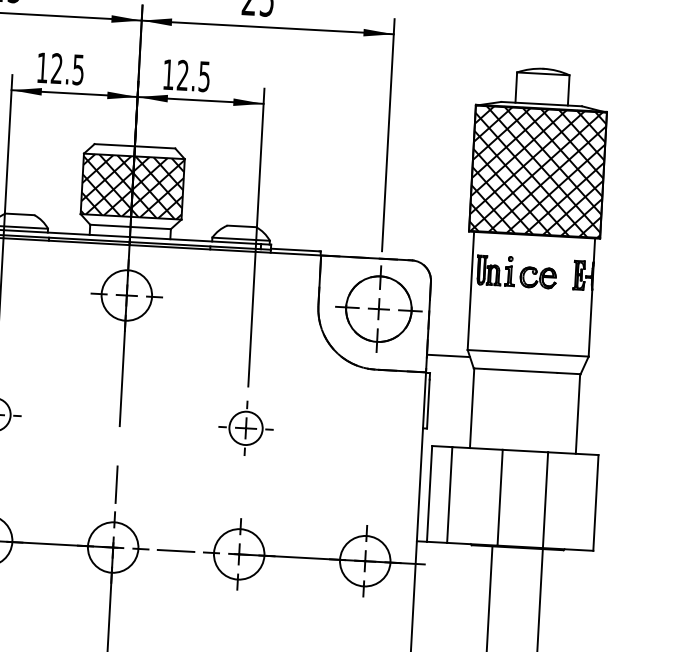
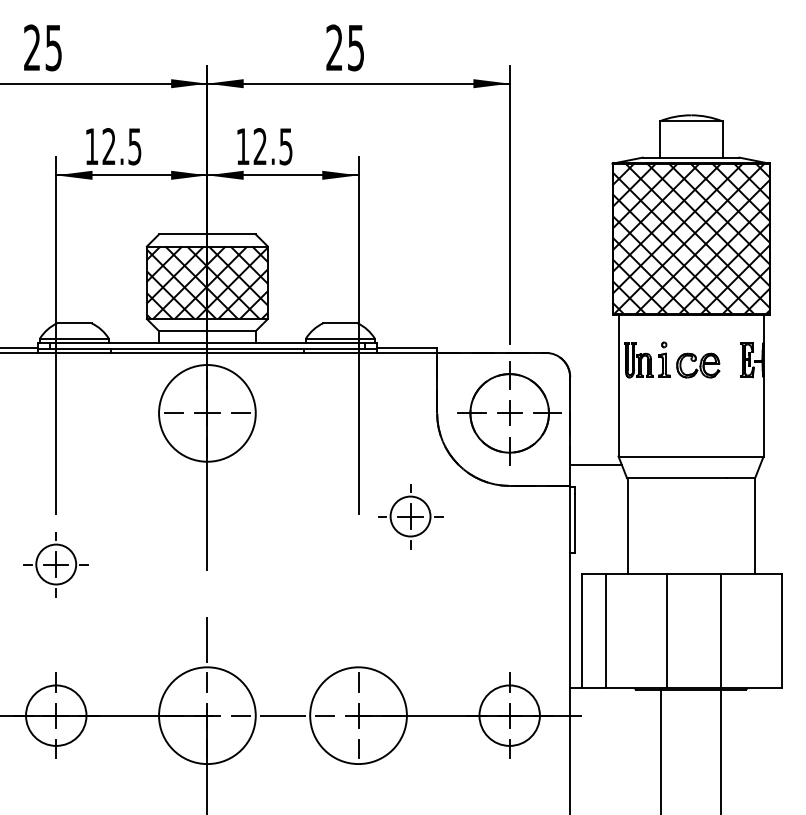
circle: (126, 295) -> (207, 413), size x1.6
part: (246, 428) -> (410, 516), moved
circle: (113, 547) -> (207, 715), size x1.6
circle: (239, 554) -> (358, 715), size x1.6

